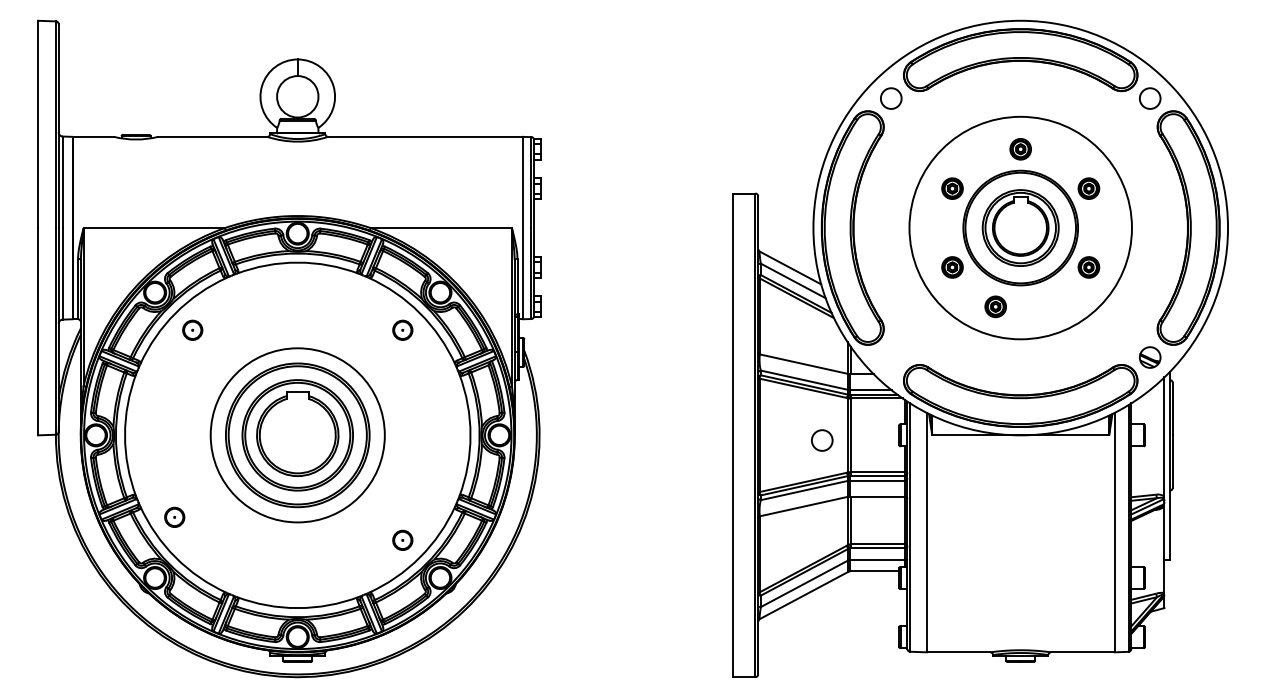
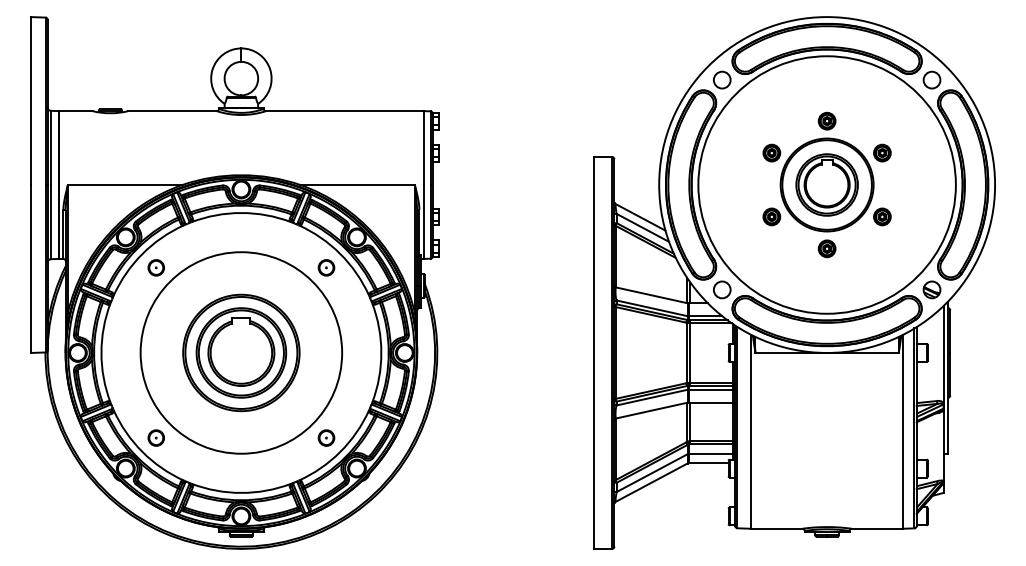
circle: (1020, 228) -> (826, 185), size x1.43
part: (995, 306) -> (826, 248), moved
circle: (297, 434) -> (241, 352), size x1.43
circle: (822, 440) -> (722, 289), moved
part: (174, 516) -> (156, 437), moved

